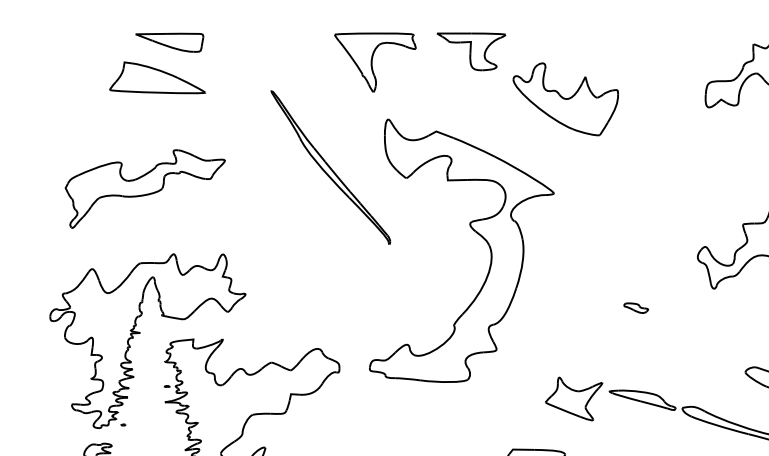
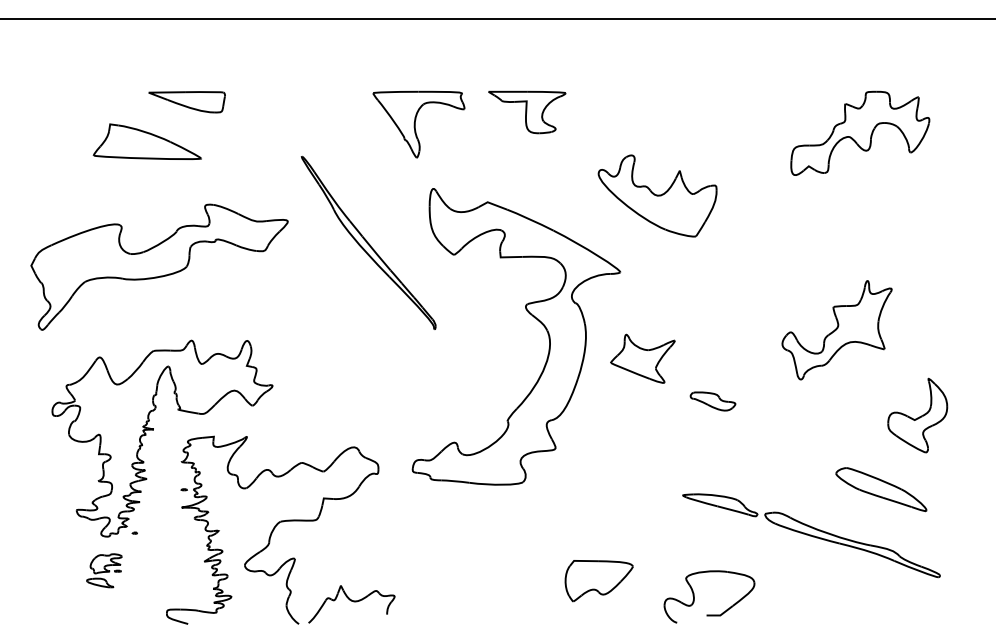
part: (156, 77) -> (146, 141), moved
part: (565, 98) -> (657, 195), moved
part: (145, 188) -> (159, 266), size x1.43
part: (635, 308) -> (712, 401), size x1.67
part: (573, 398) -> (642, 358), moved

